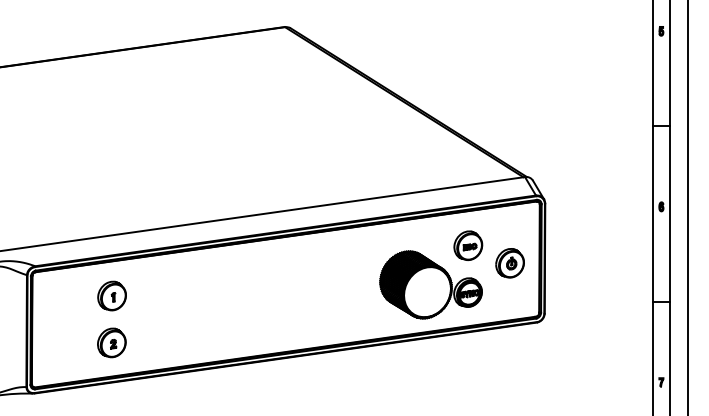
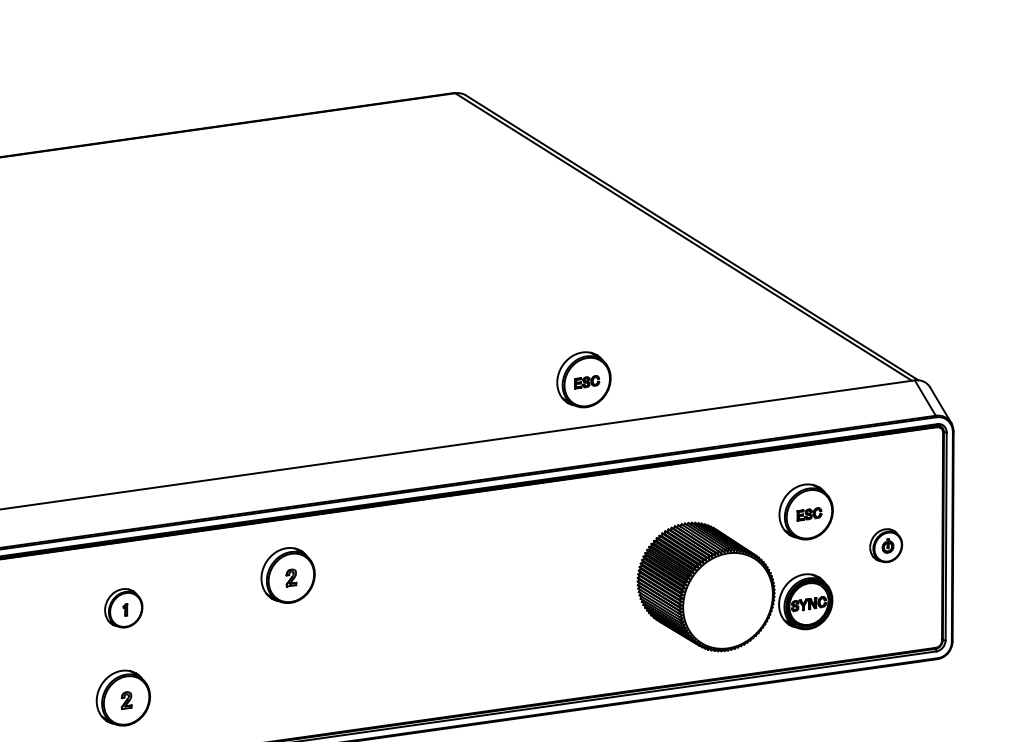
part: (352, 176) -> (584, 379), added
part: (509, 263) -> (885, 545), size x0.6
part: (197, 278) -> (287, 574), added
part: (111, 295) -> (122, 607), size x0.7

